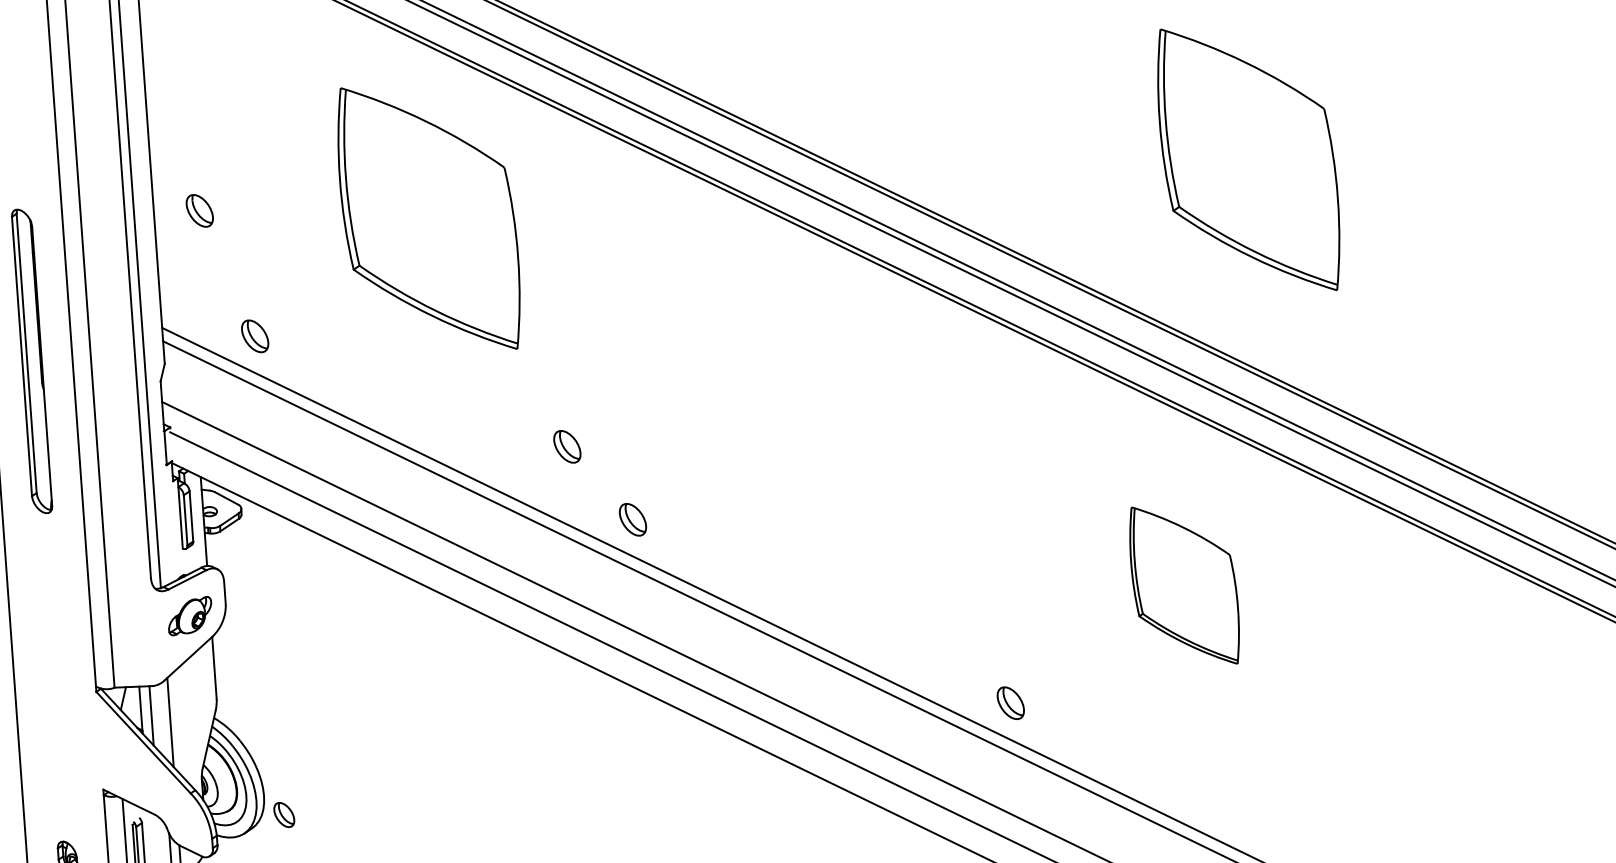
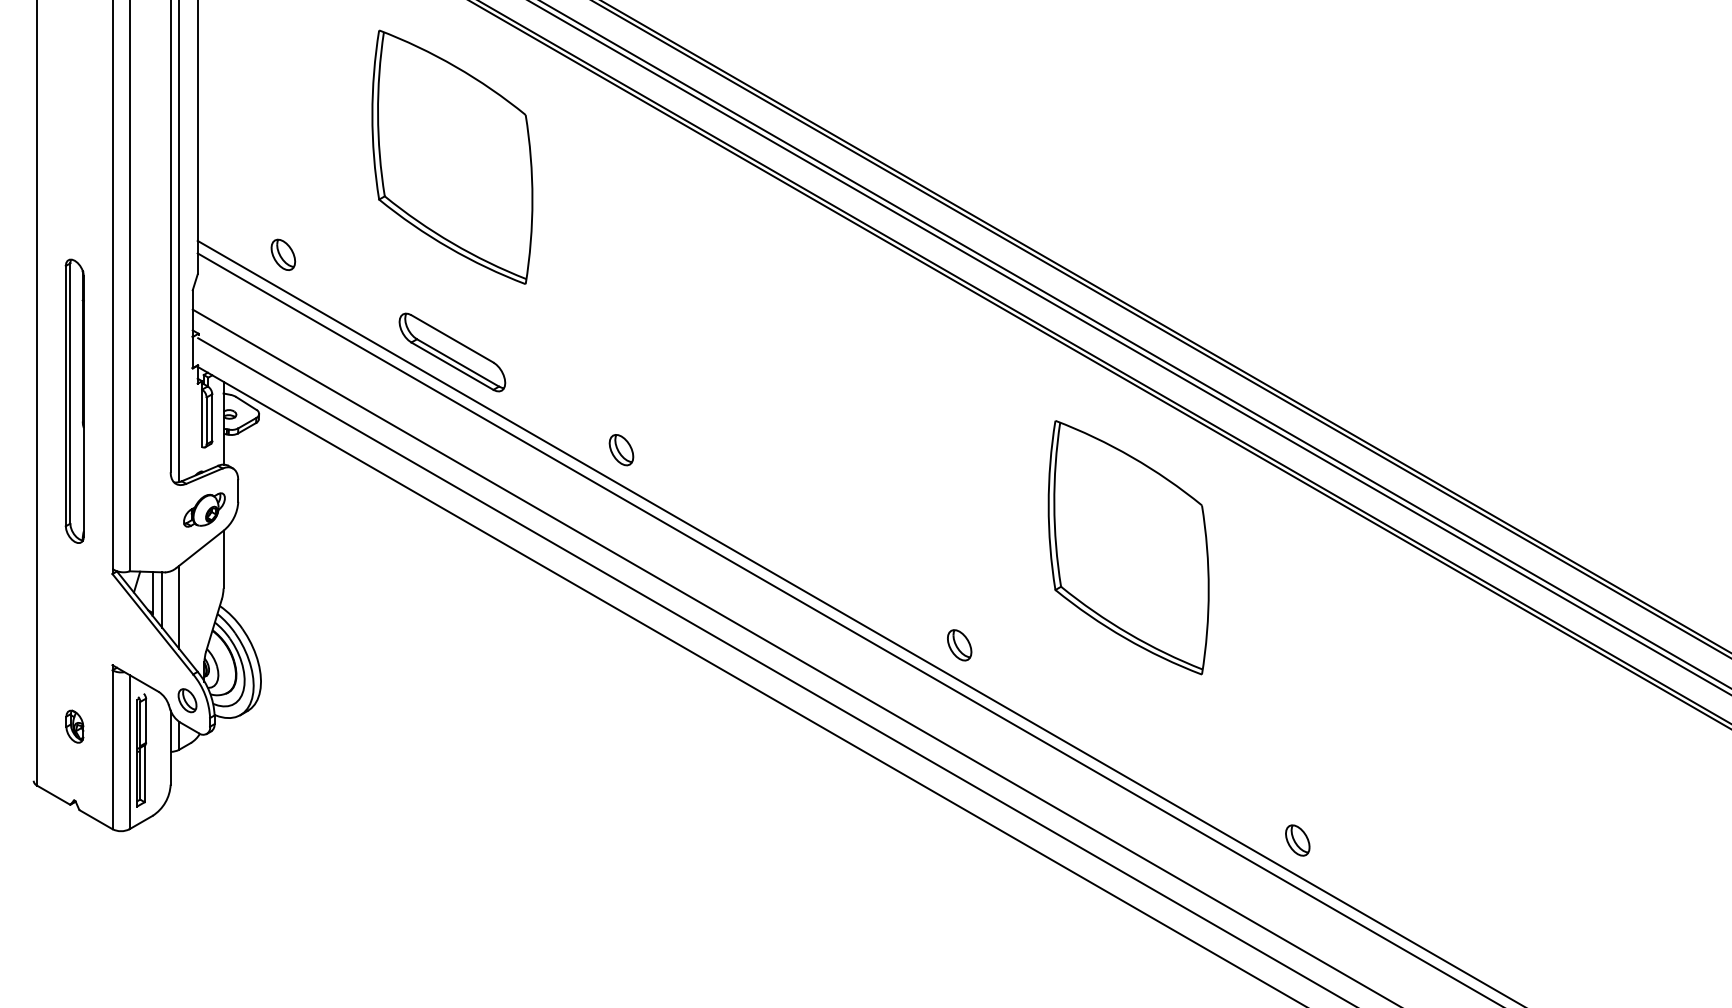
part: (1248, 158) -> (1216, 156), removed
part: (199, 210) -> (240, 134), removed
part: (31, 360) -> (74, 400), moved
part: (444, 428) -> (452, 352), added
part: (567, 447) -> (565, 378), removed
part: (1184, 585) -> (1128, 547), size x1.67
part: (284, 814) -> (187, 700), moved

